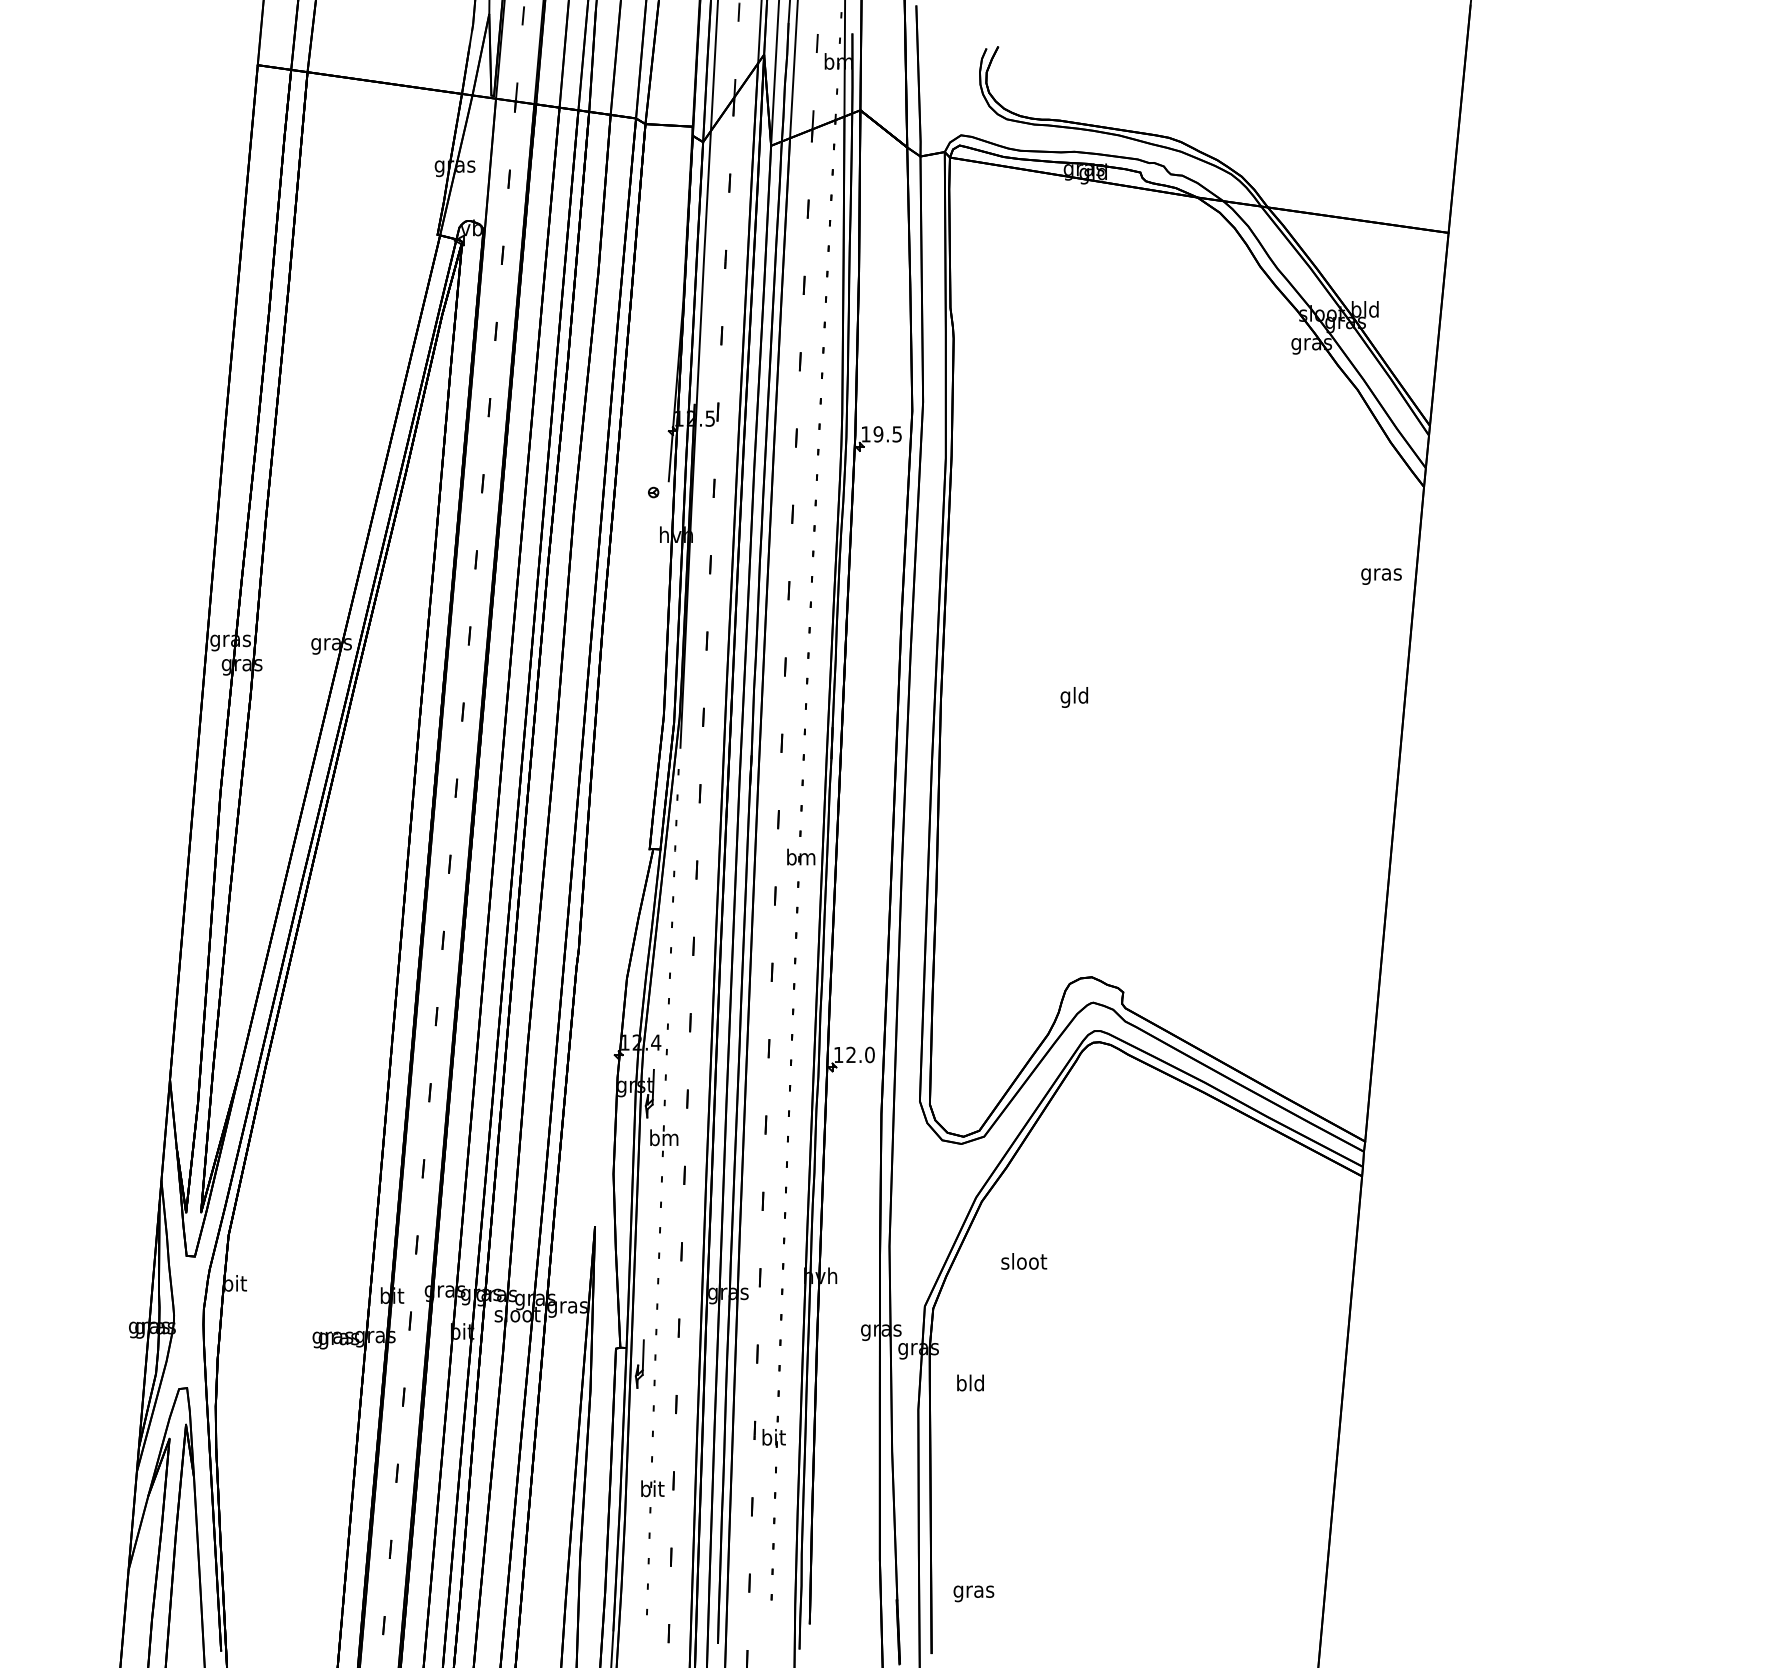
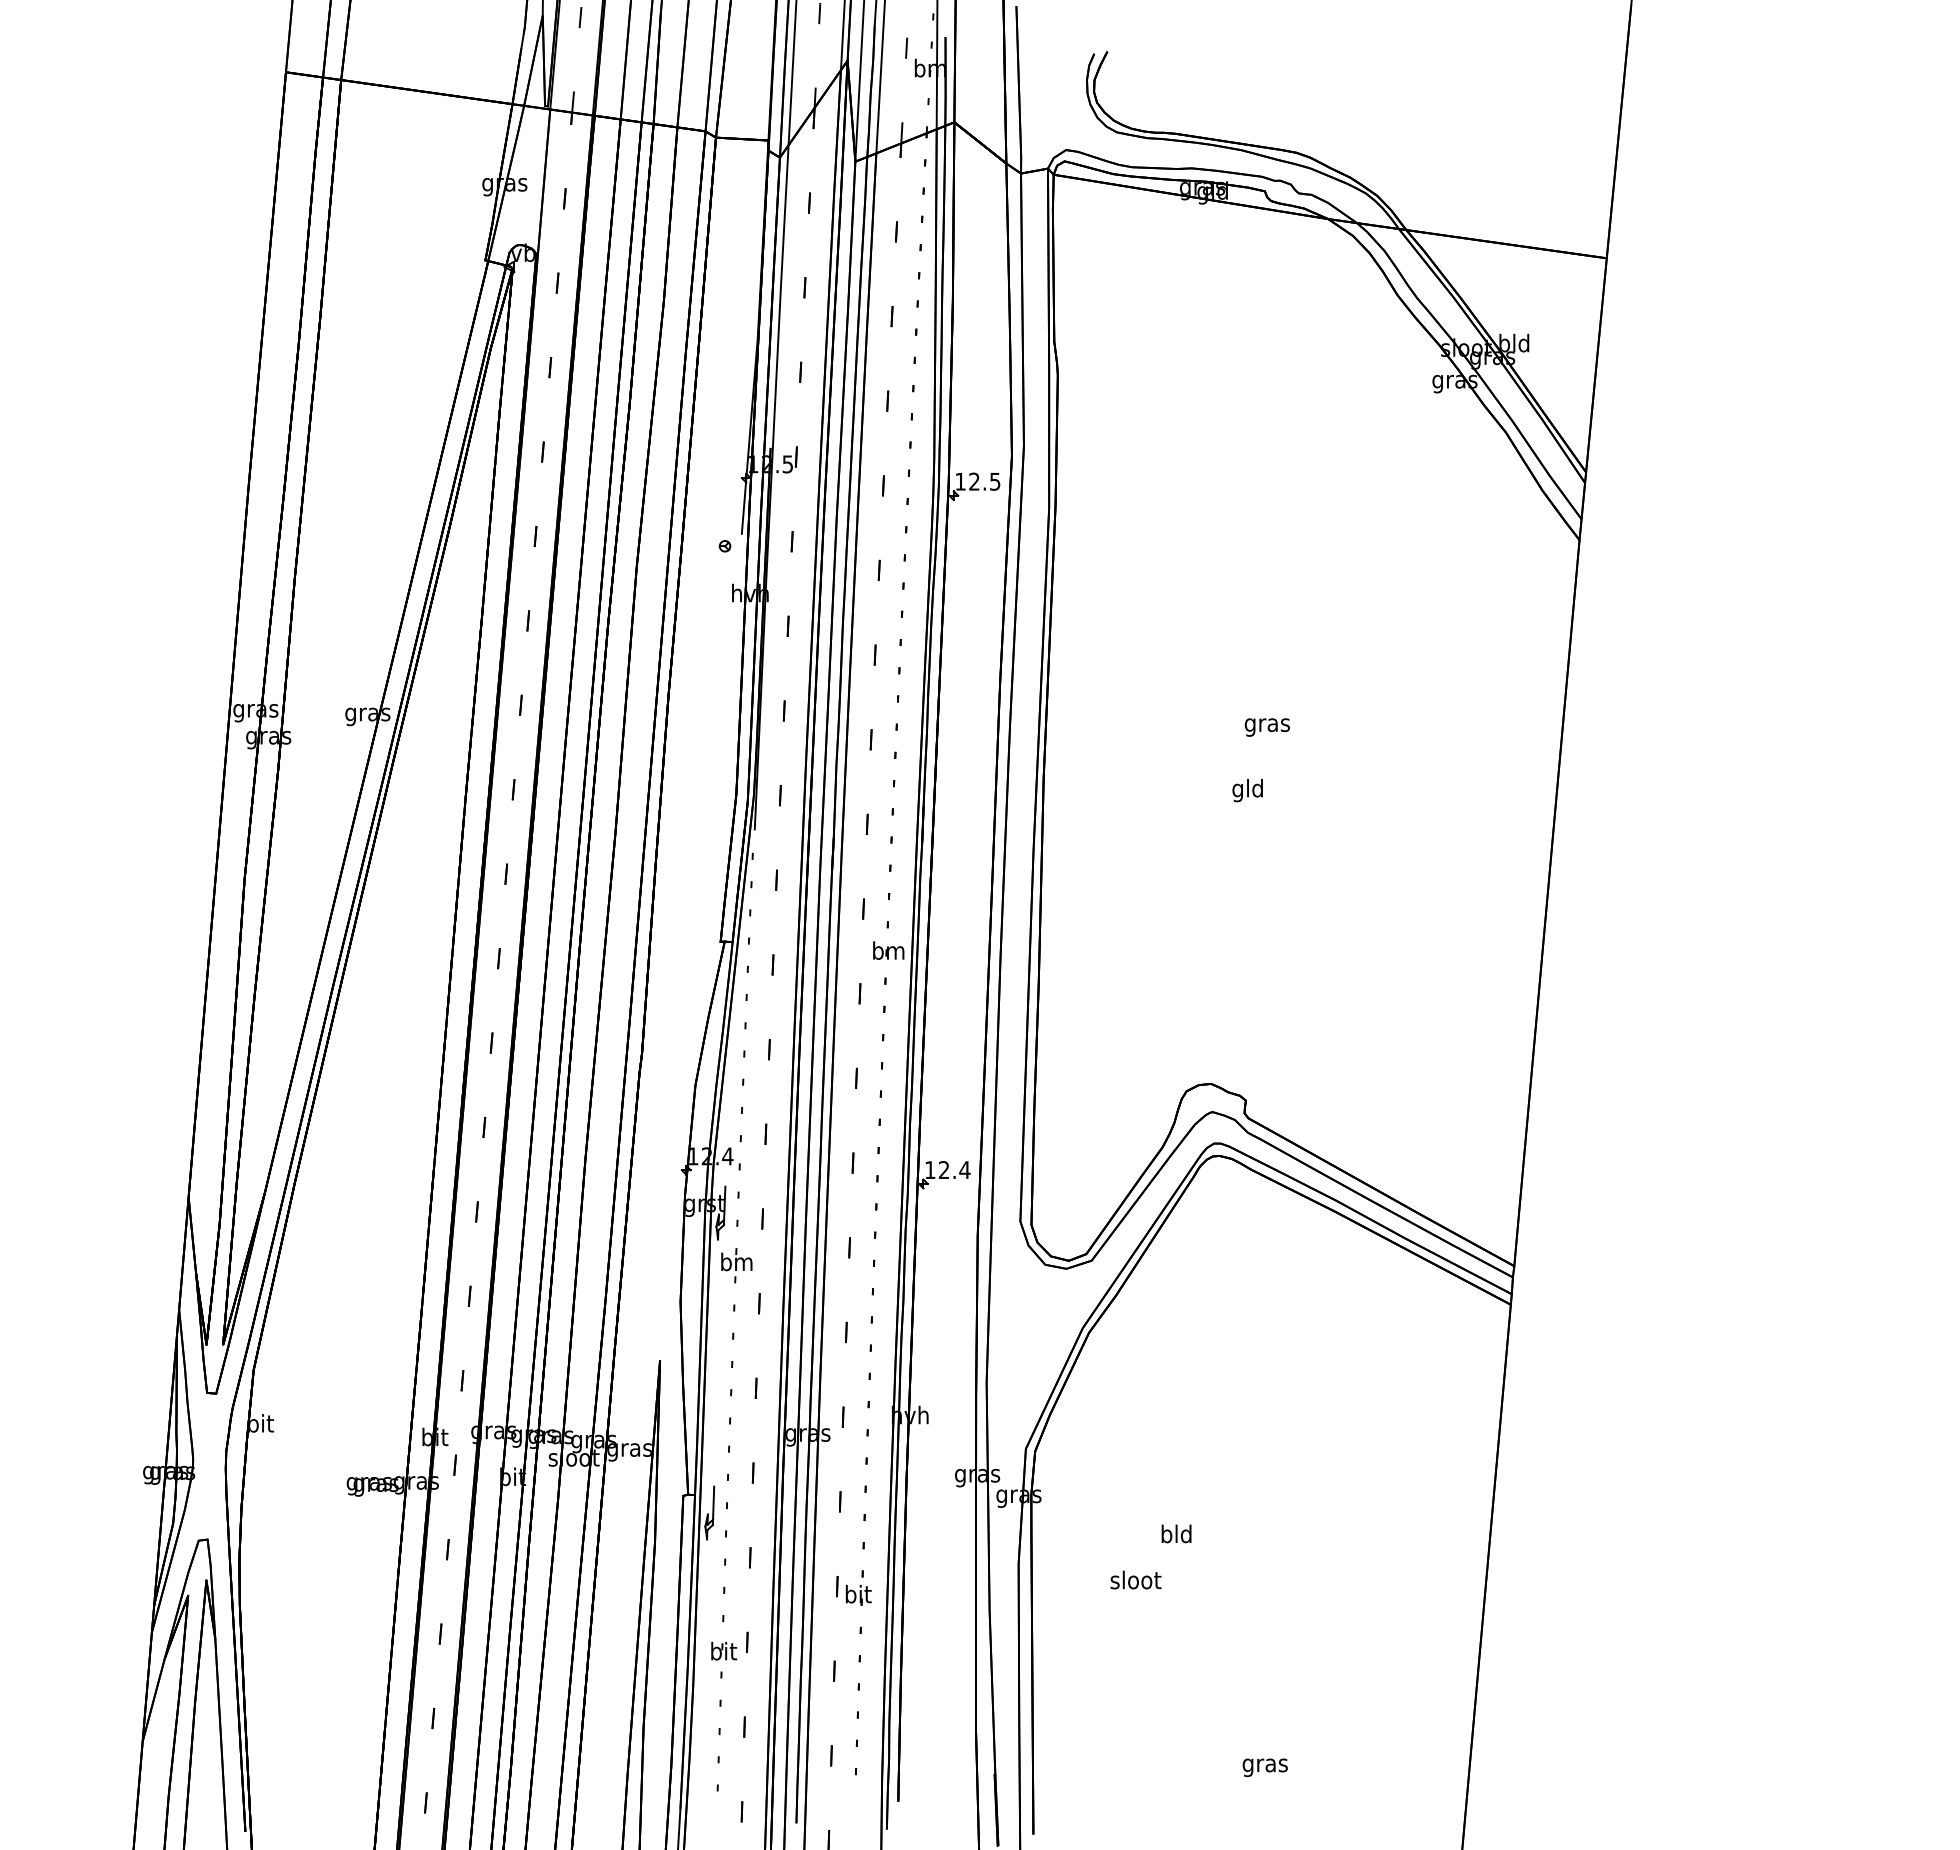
text: (878, 434) -> (974, 481), 19.5 -> 12.5
text: (1380, 576) -> (1266, 727), moved
text: (1074, 697) -> (1247, 790), moved
text: (869, 1055) -> (964, 1170), 12.0 -> 12.4
text: (1023, 1260) -> (1135, 1579), moved
text: (970, 1382) -> (1176, 1533), moved
text: (973, 1593) -> (1264, 1767), moved

